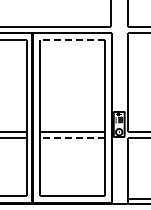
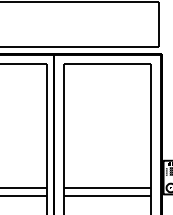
line: (71, 40) -> (106, 64), dashed -> solid
line: (71, 138) -> (106, 196), dashed -> solid

